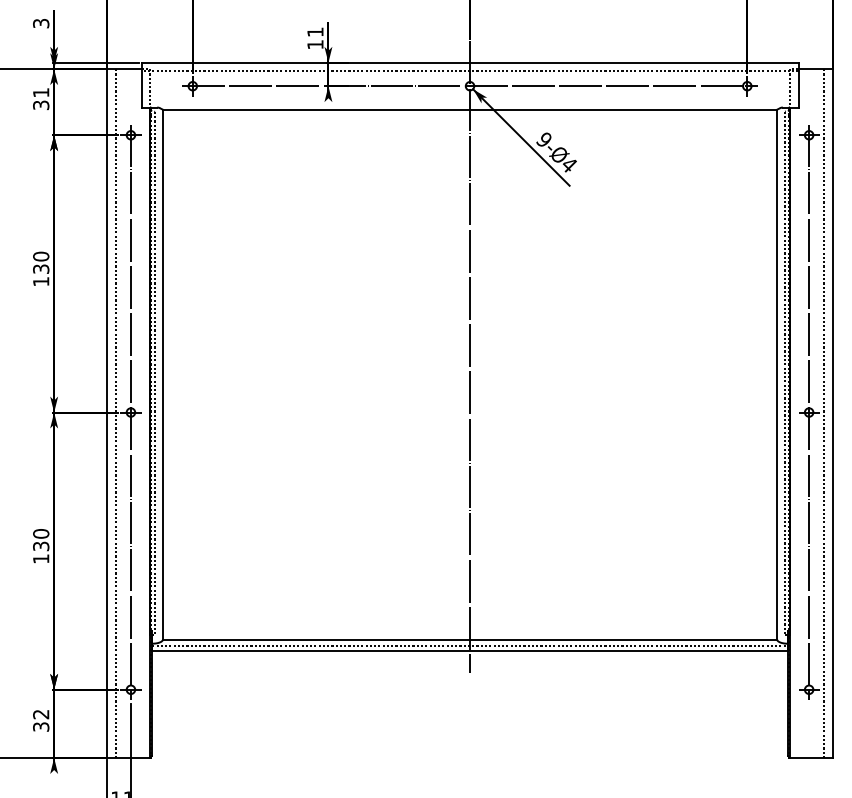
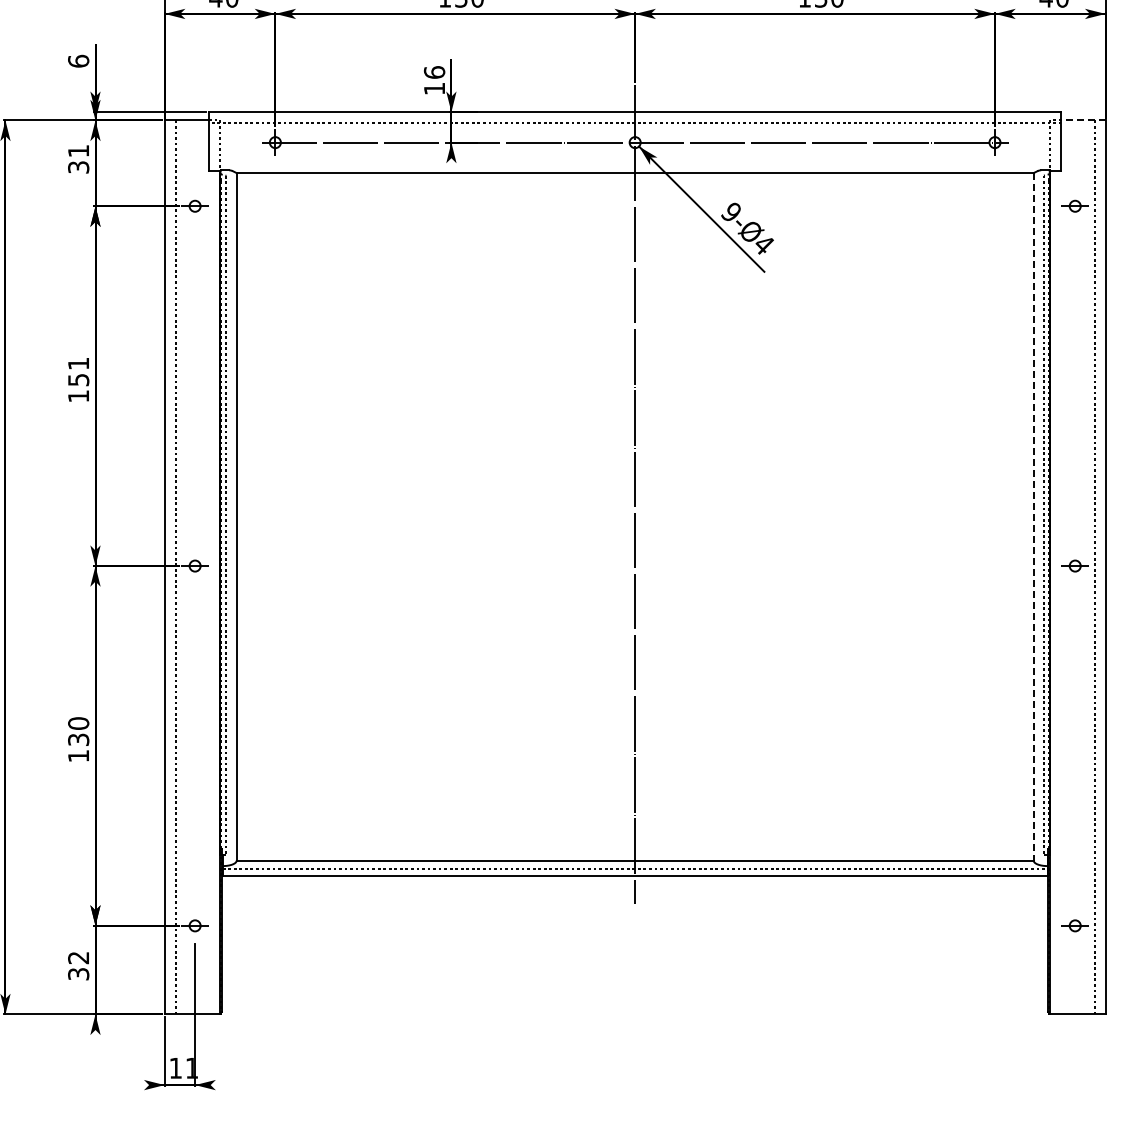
text: (41, 22) -> (78, 60), 3 -> 6
text: (315, 32) -> (434, 72), 11 -> 16
line: (815, 69) -> (1083, 120), solid -> dashed
text: (41, 262) -> (78, 371), 130 -> 151
line: (776, 374) -> (1033, 516), solid -> dashed
line: (131, 412) -> (195, 565), removed
line: (809, 412) -> (1075, 565), removed

